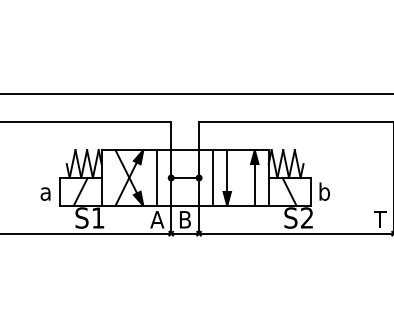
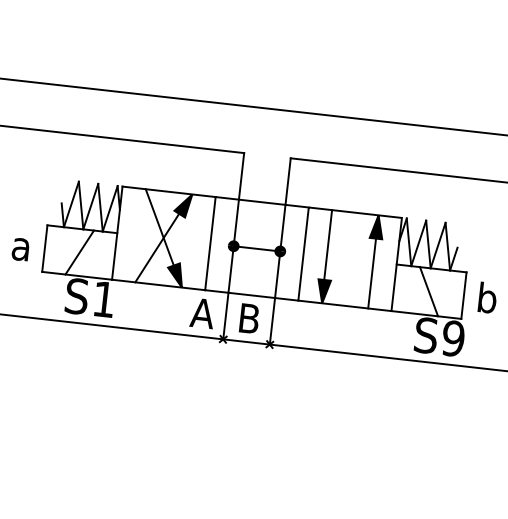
text: (306, 217) -> (452, 337), S2 -> S9

